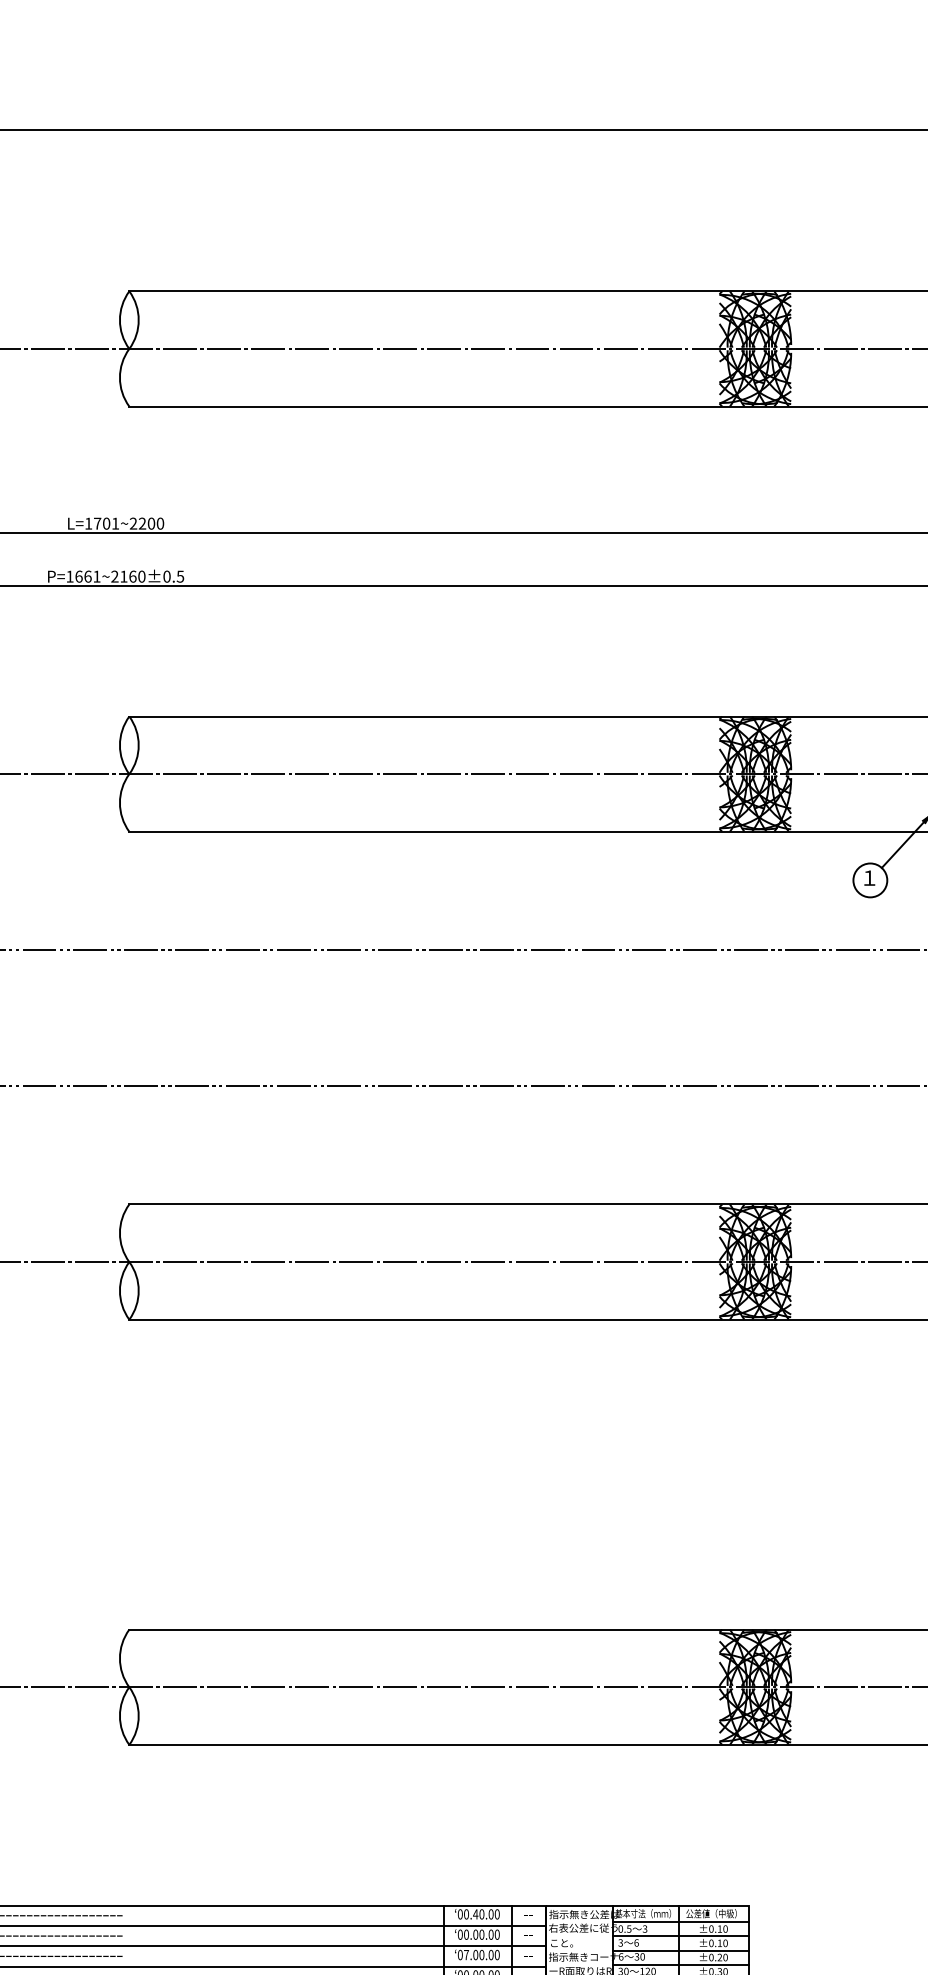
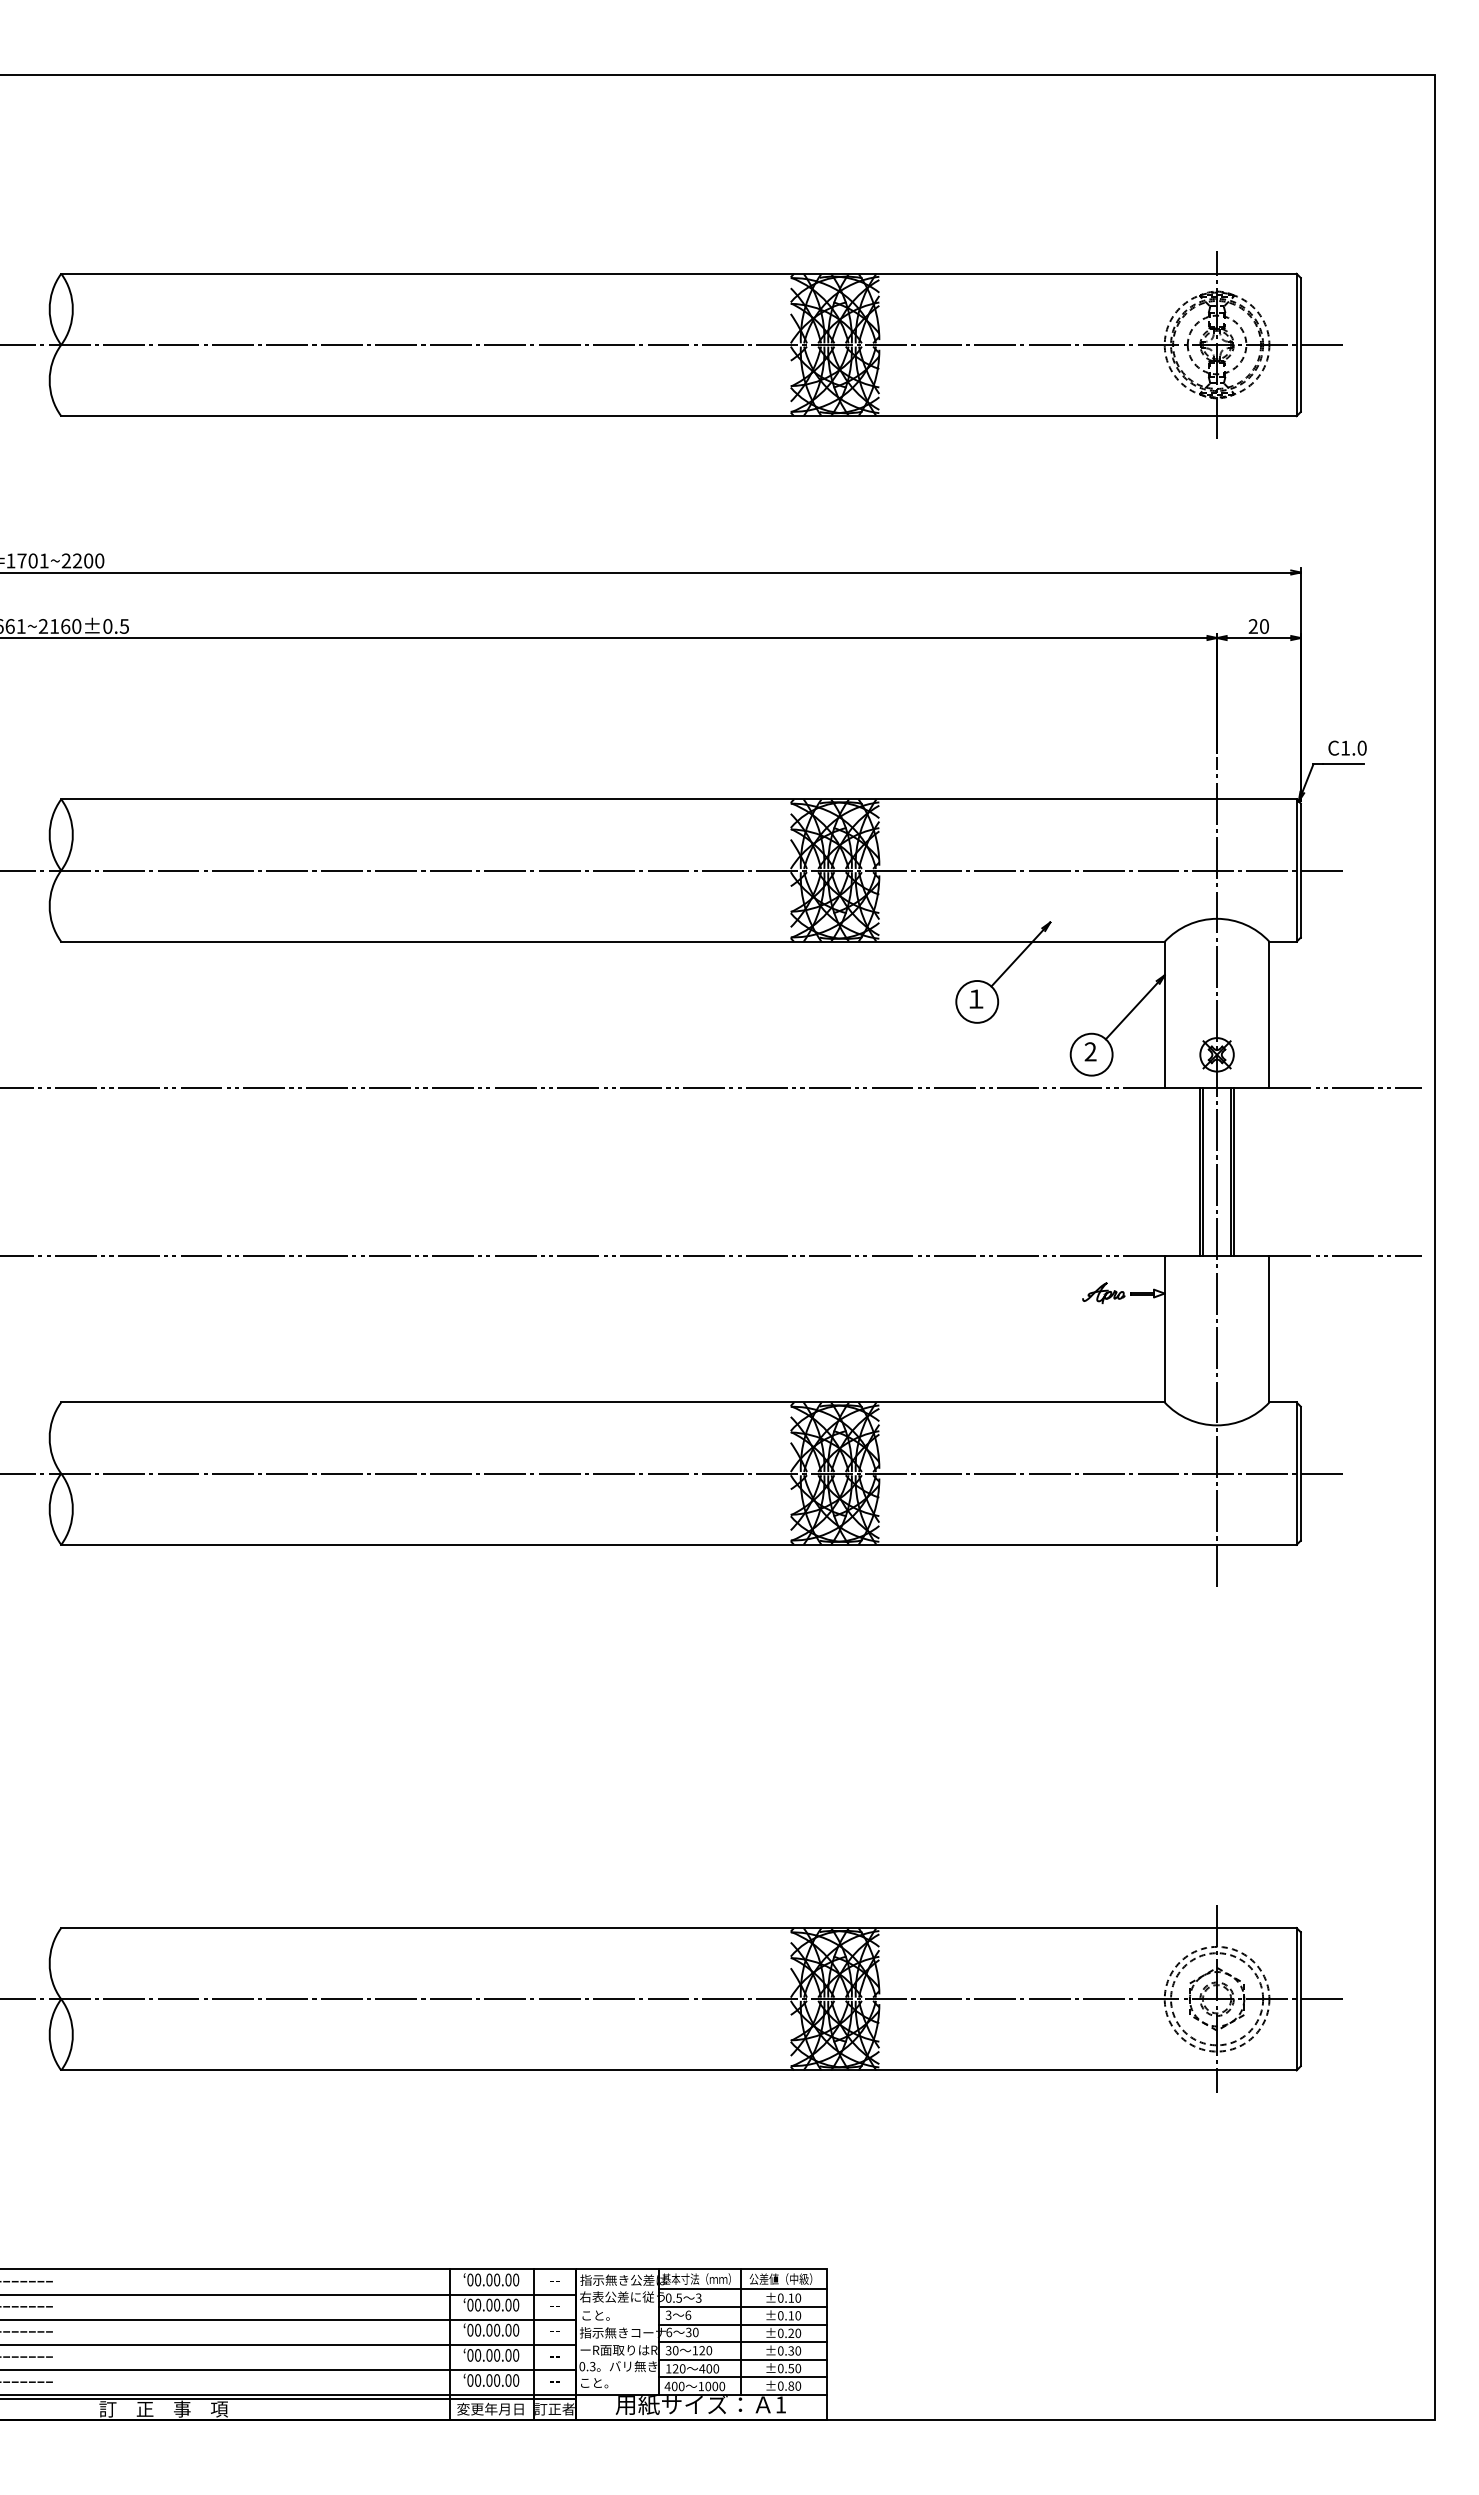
text: (475, 1913) -> (489, 2279), 00.40.00 -> 00.00.00
text: (466, 1954) -> (478, 2329), 07.00.00 -> 00.00.00

